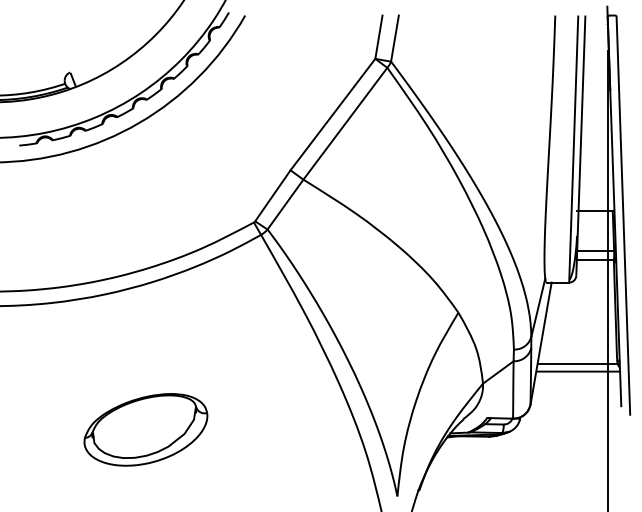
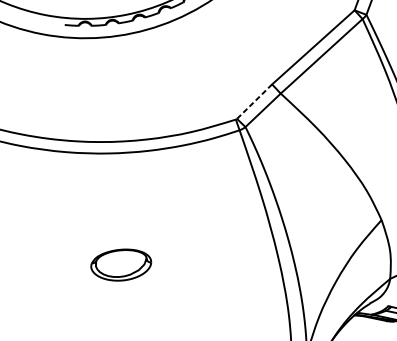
line: (272, 196) -> (254, 102), solid -> dashed
part: (145, 429) -> (120, 264), size x0.6

